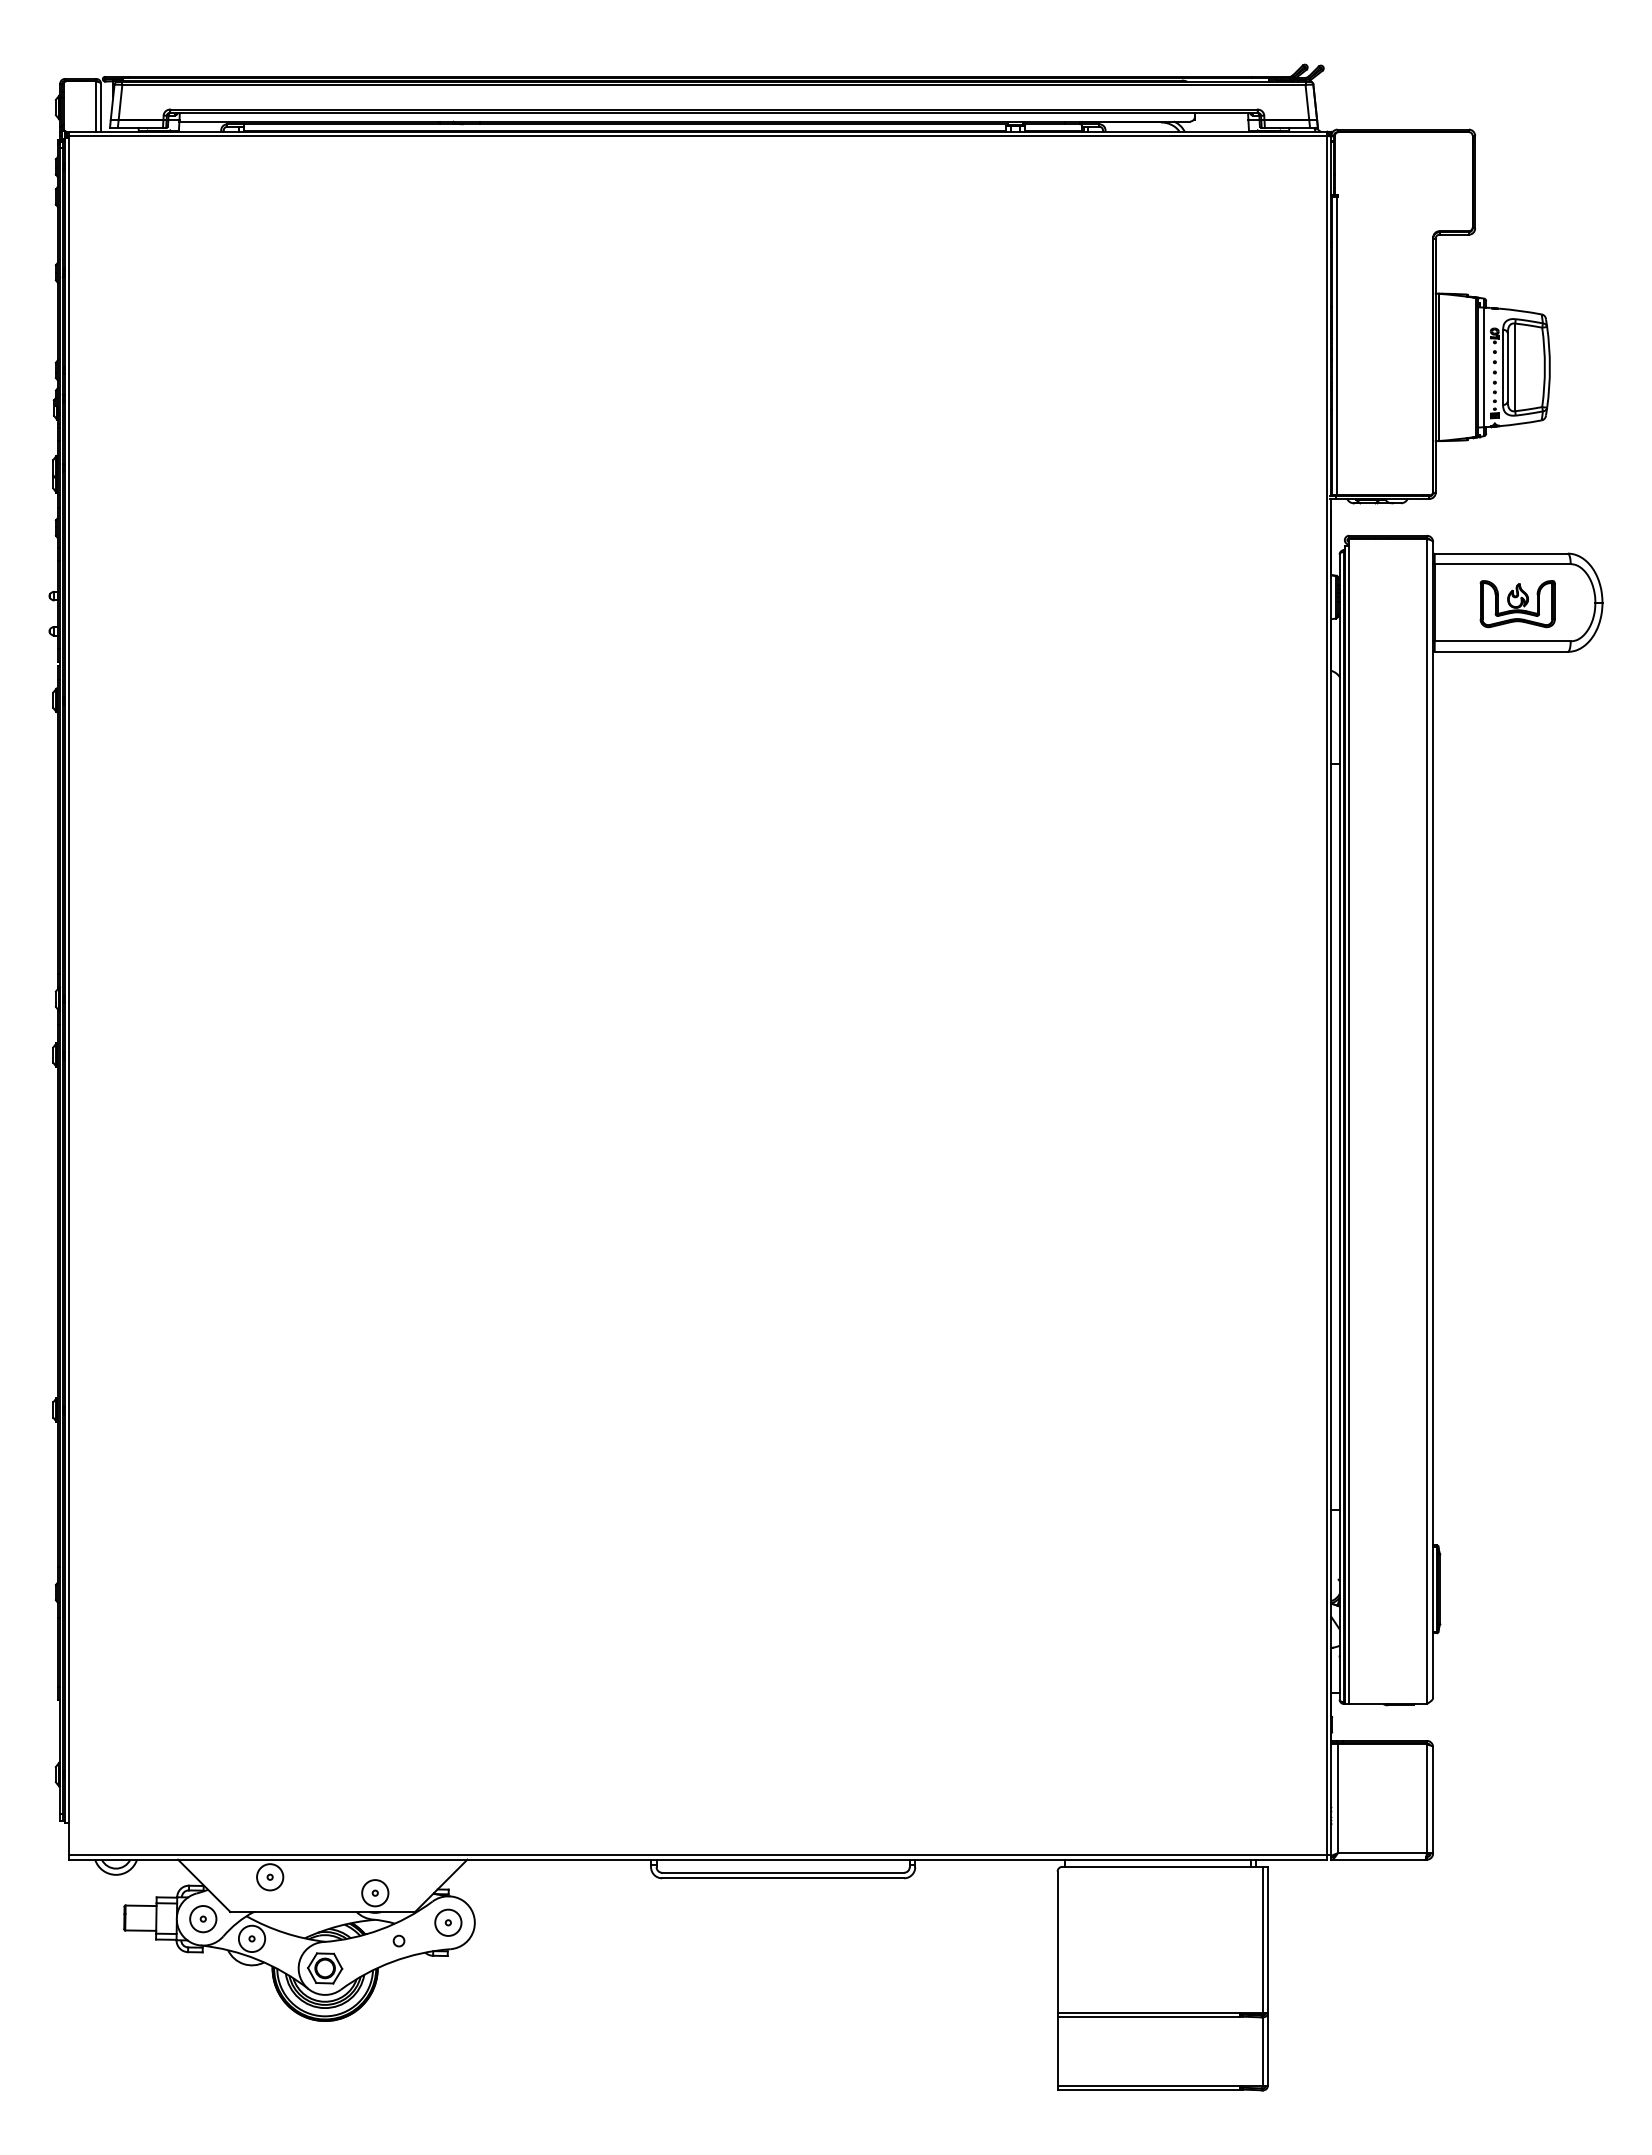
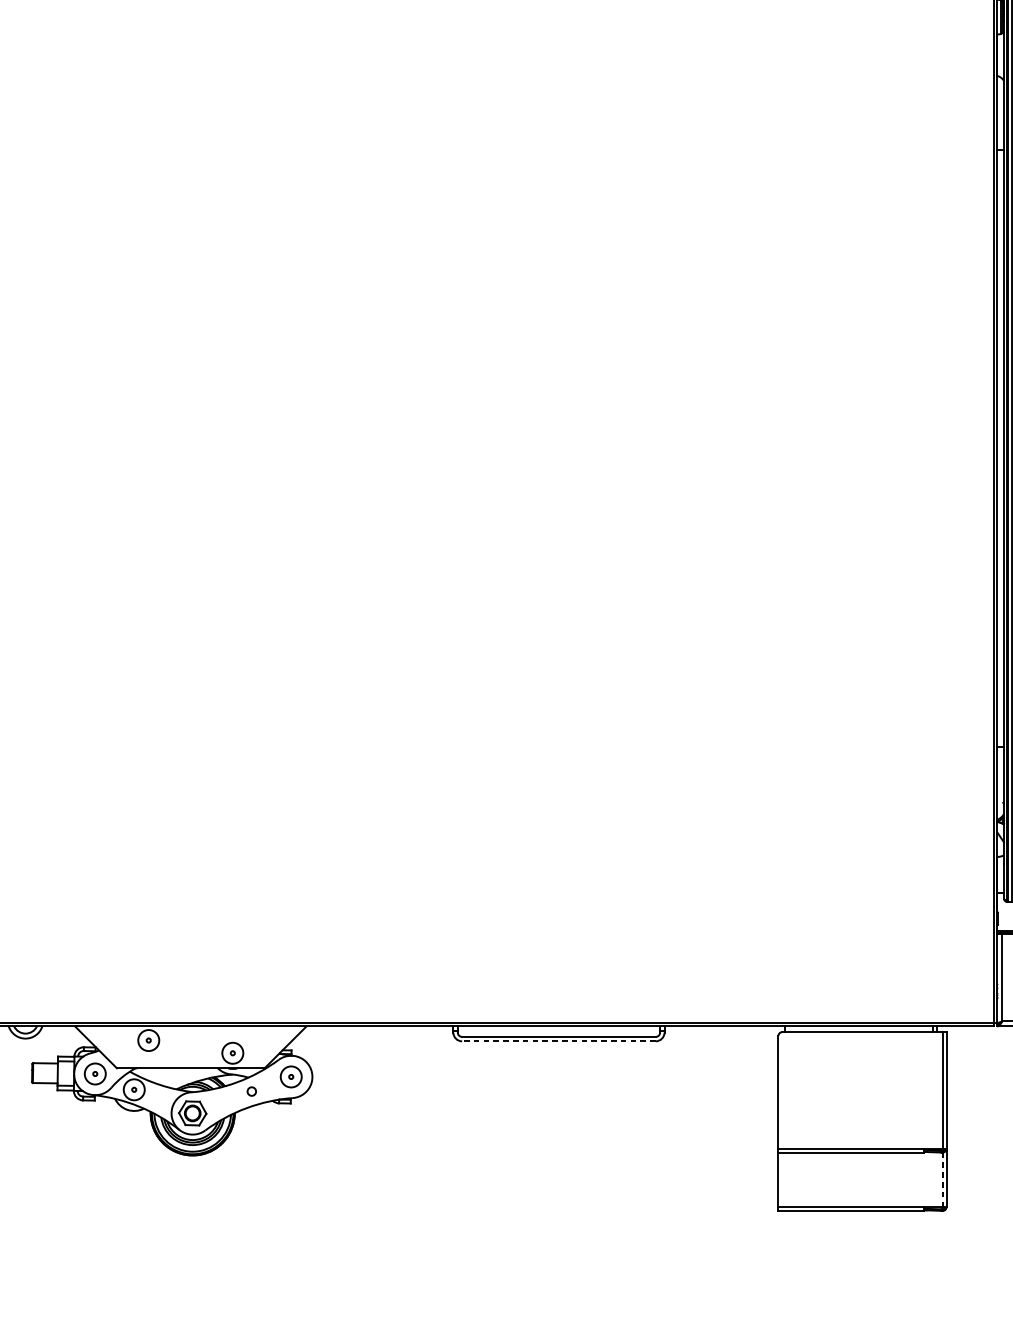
line: (782, 1878) -> (558, 1041), solid -> dashed
line: (1263, 2052) -> (943, 1180), solid -> dashed

